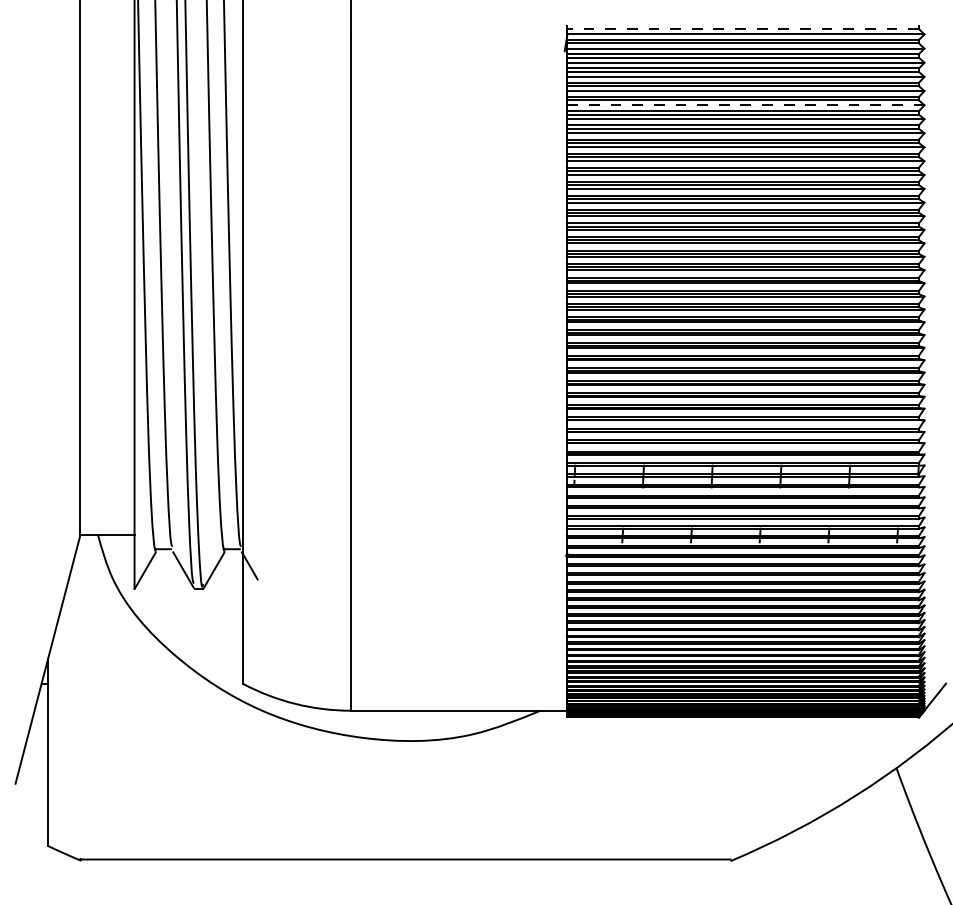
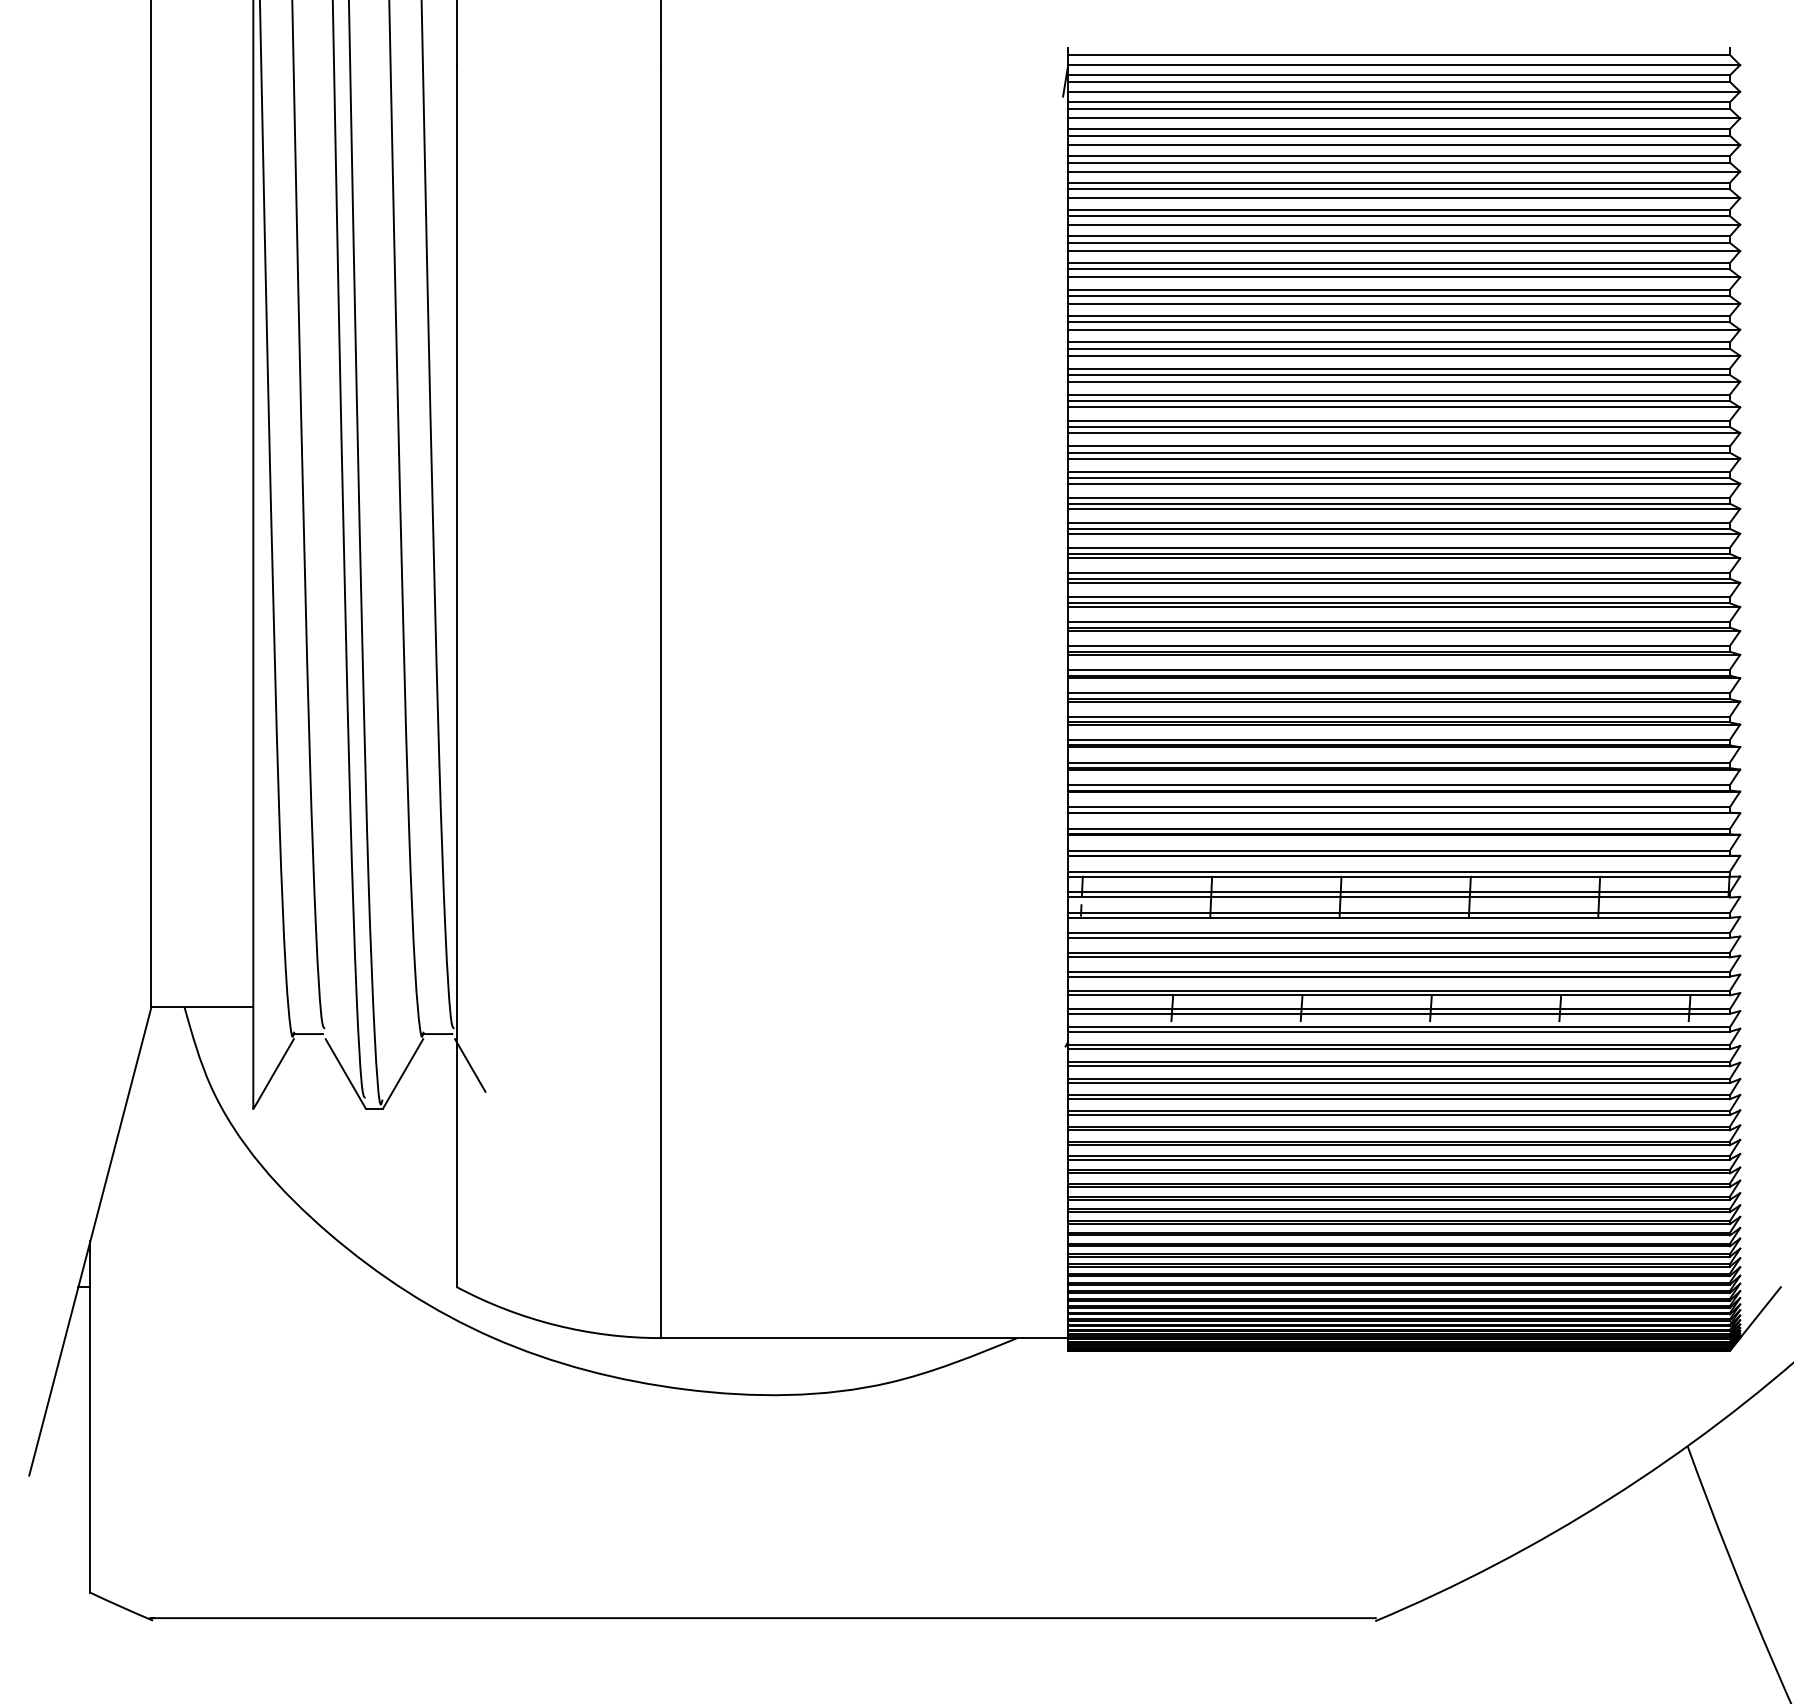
line: (743, 29) -> (1399, 55), dashed -> solid
line: (745, 105) -> (1403, 198), dashed -> solid

